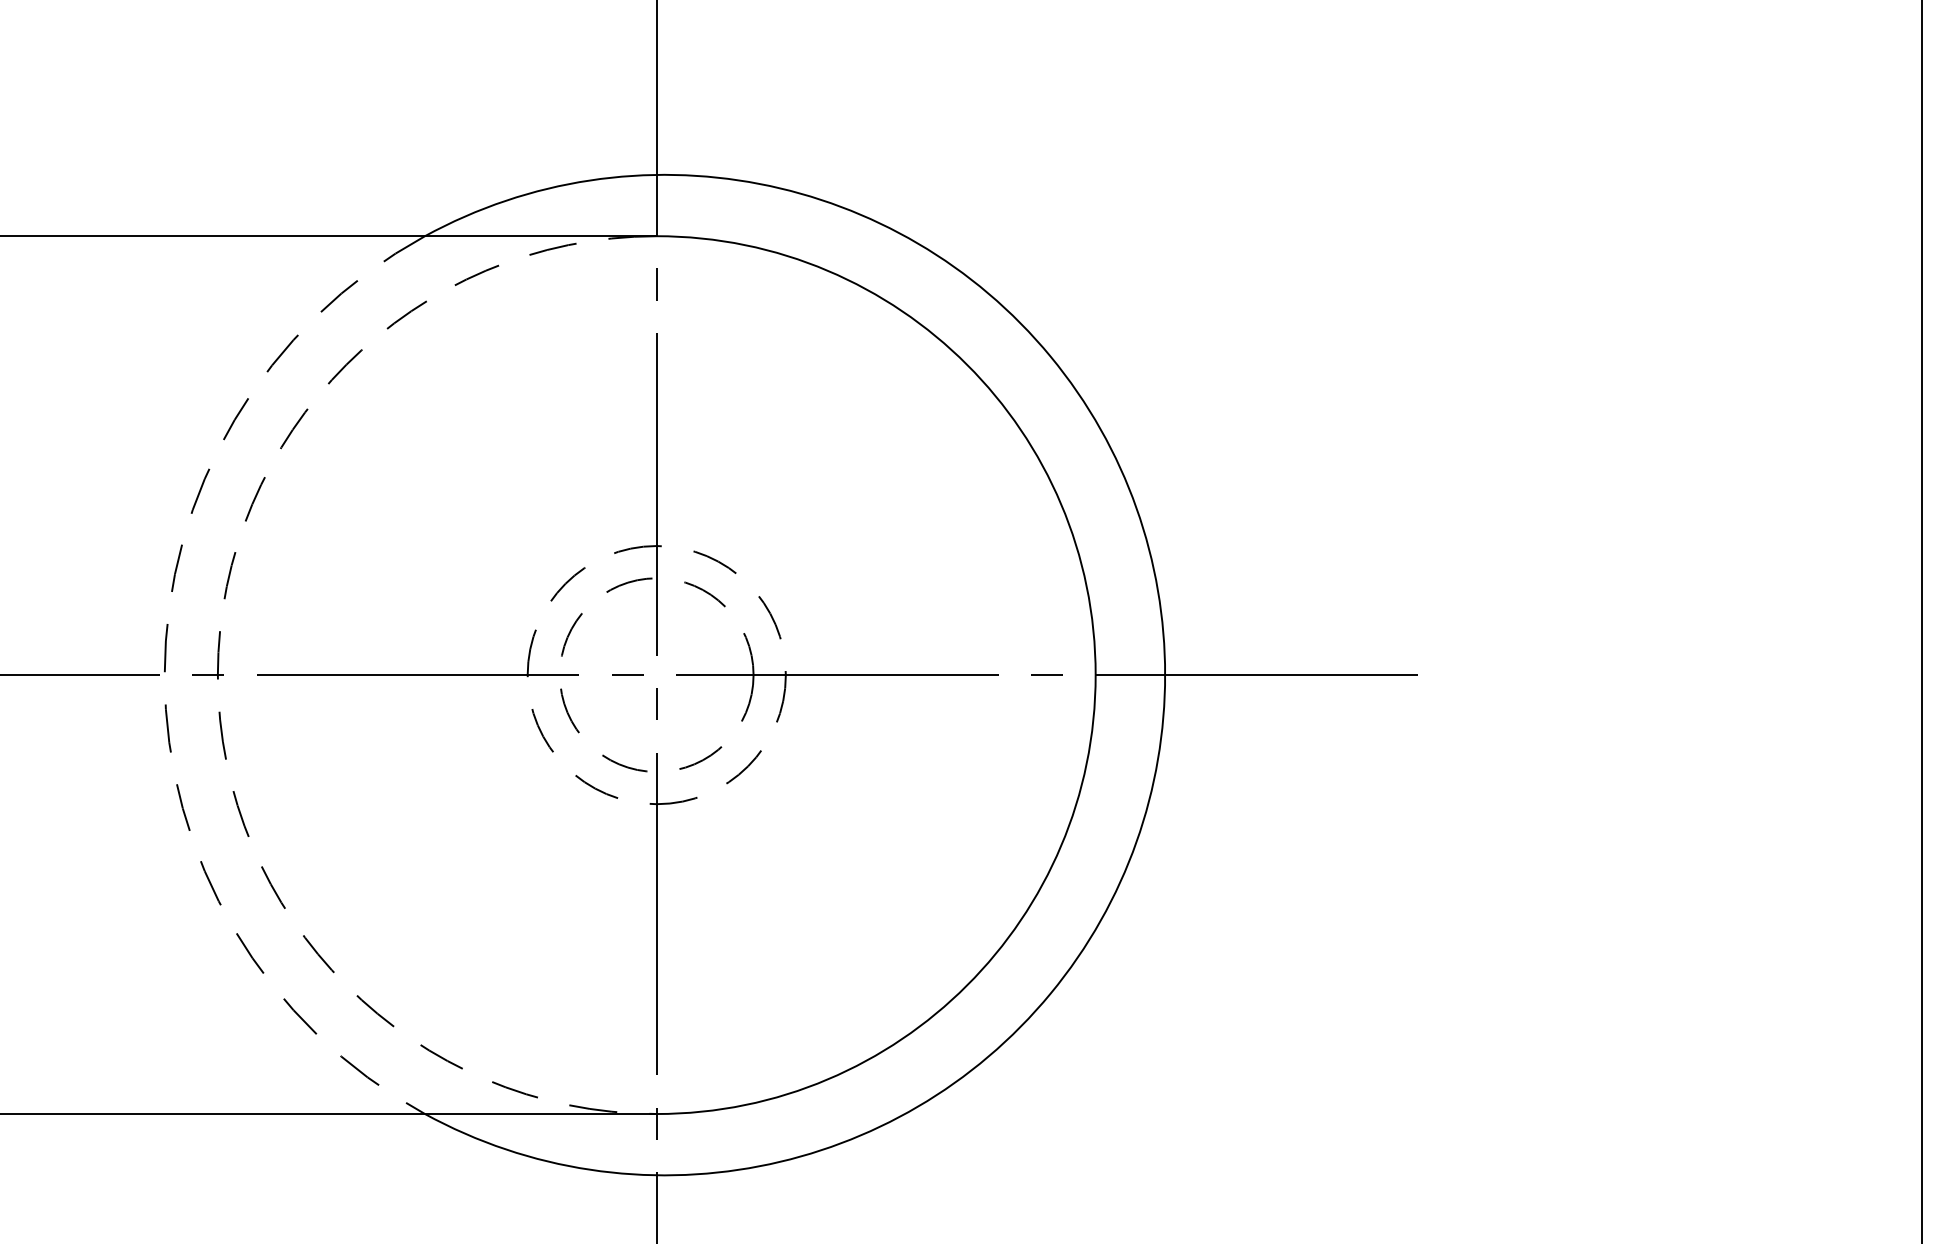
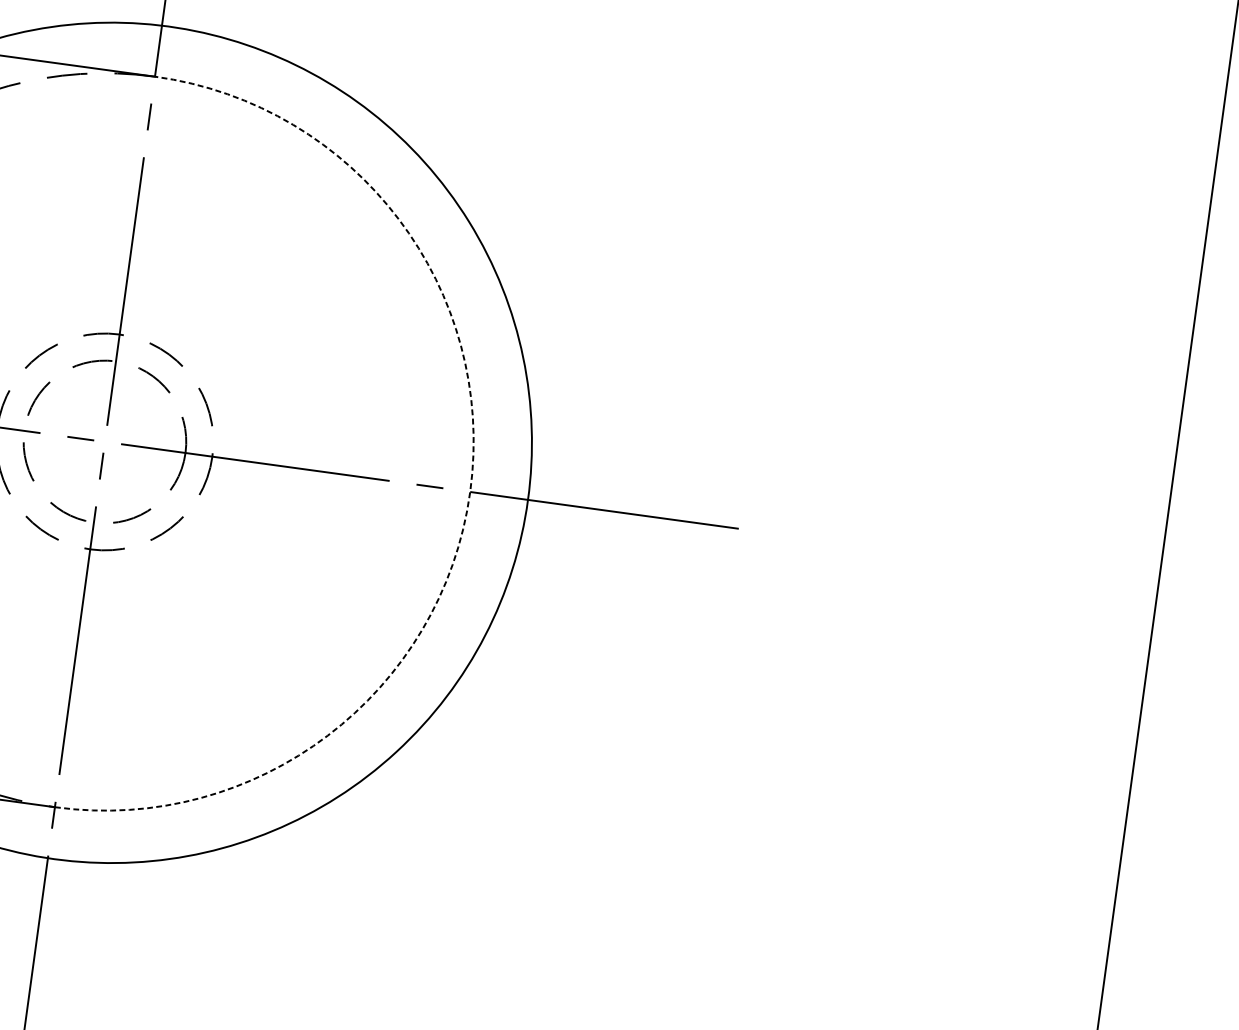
arc: (1095, 675) -> (470, 492), solid -> dashed

